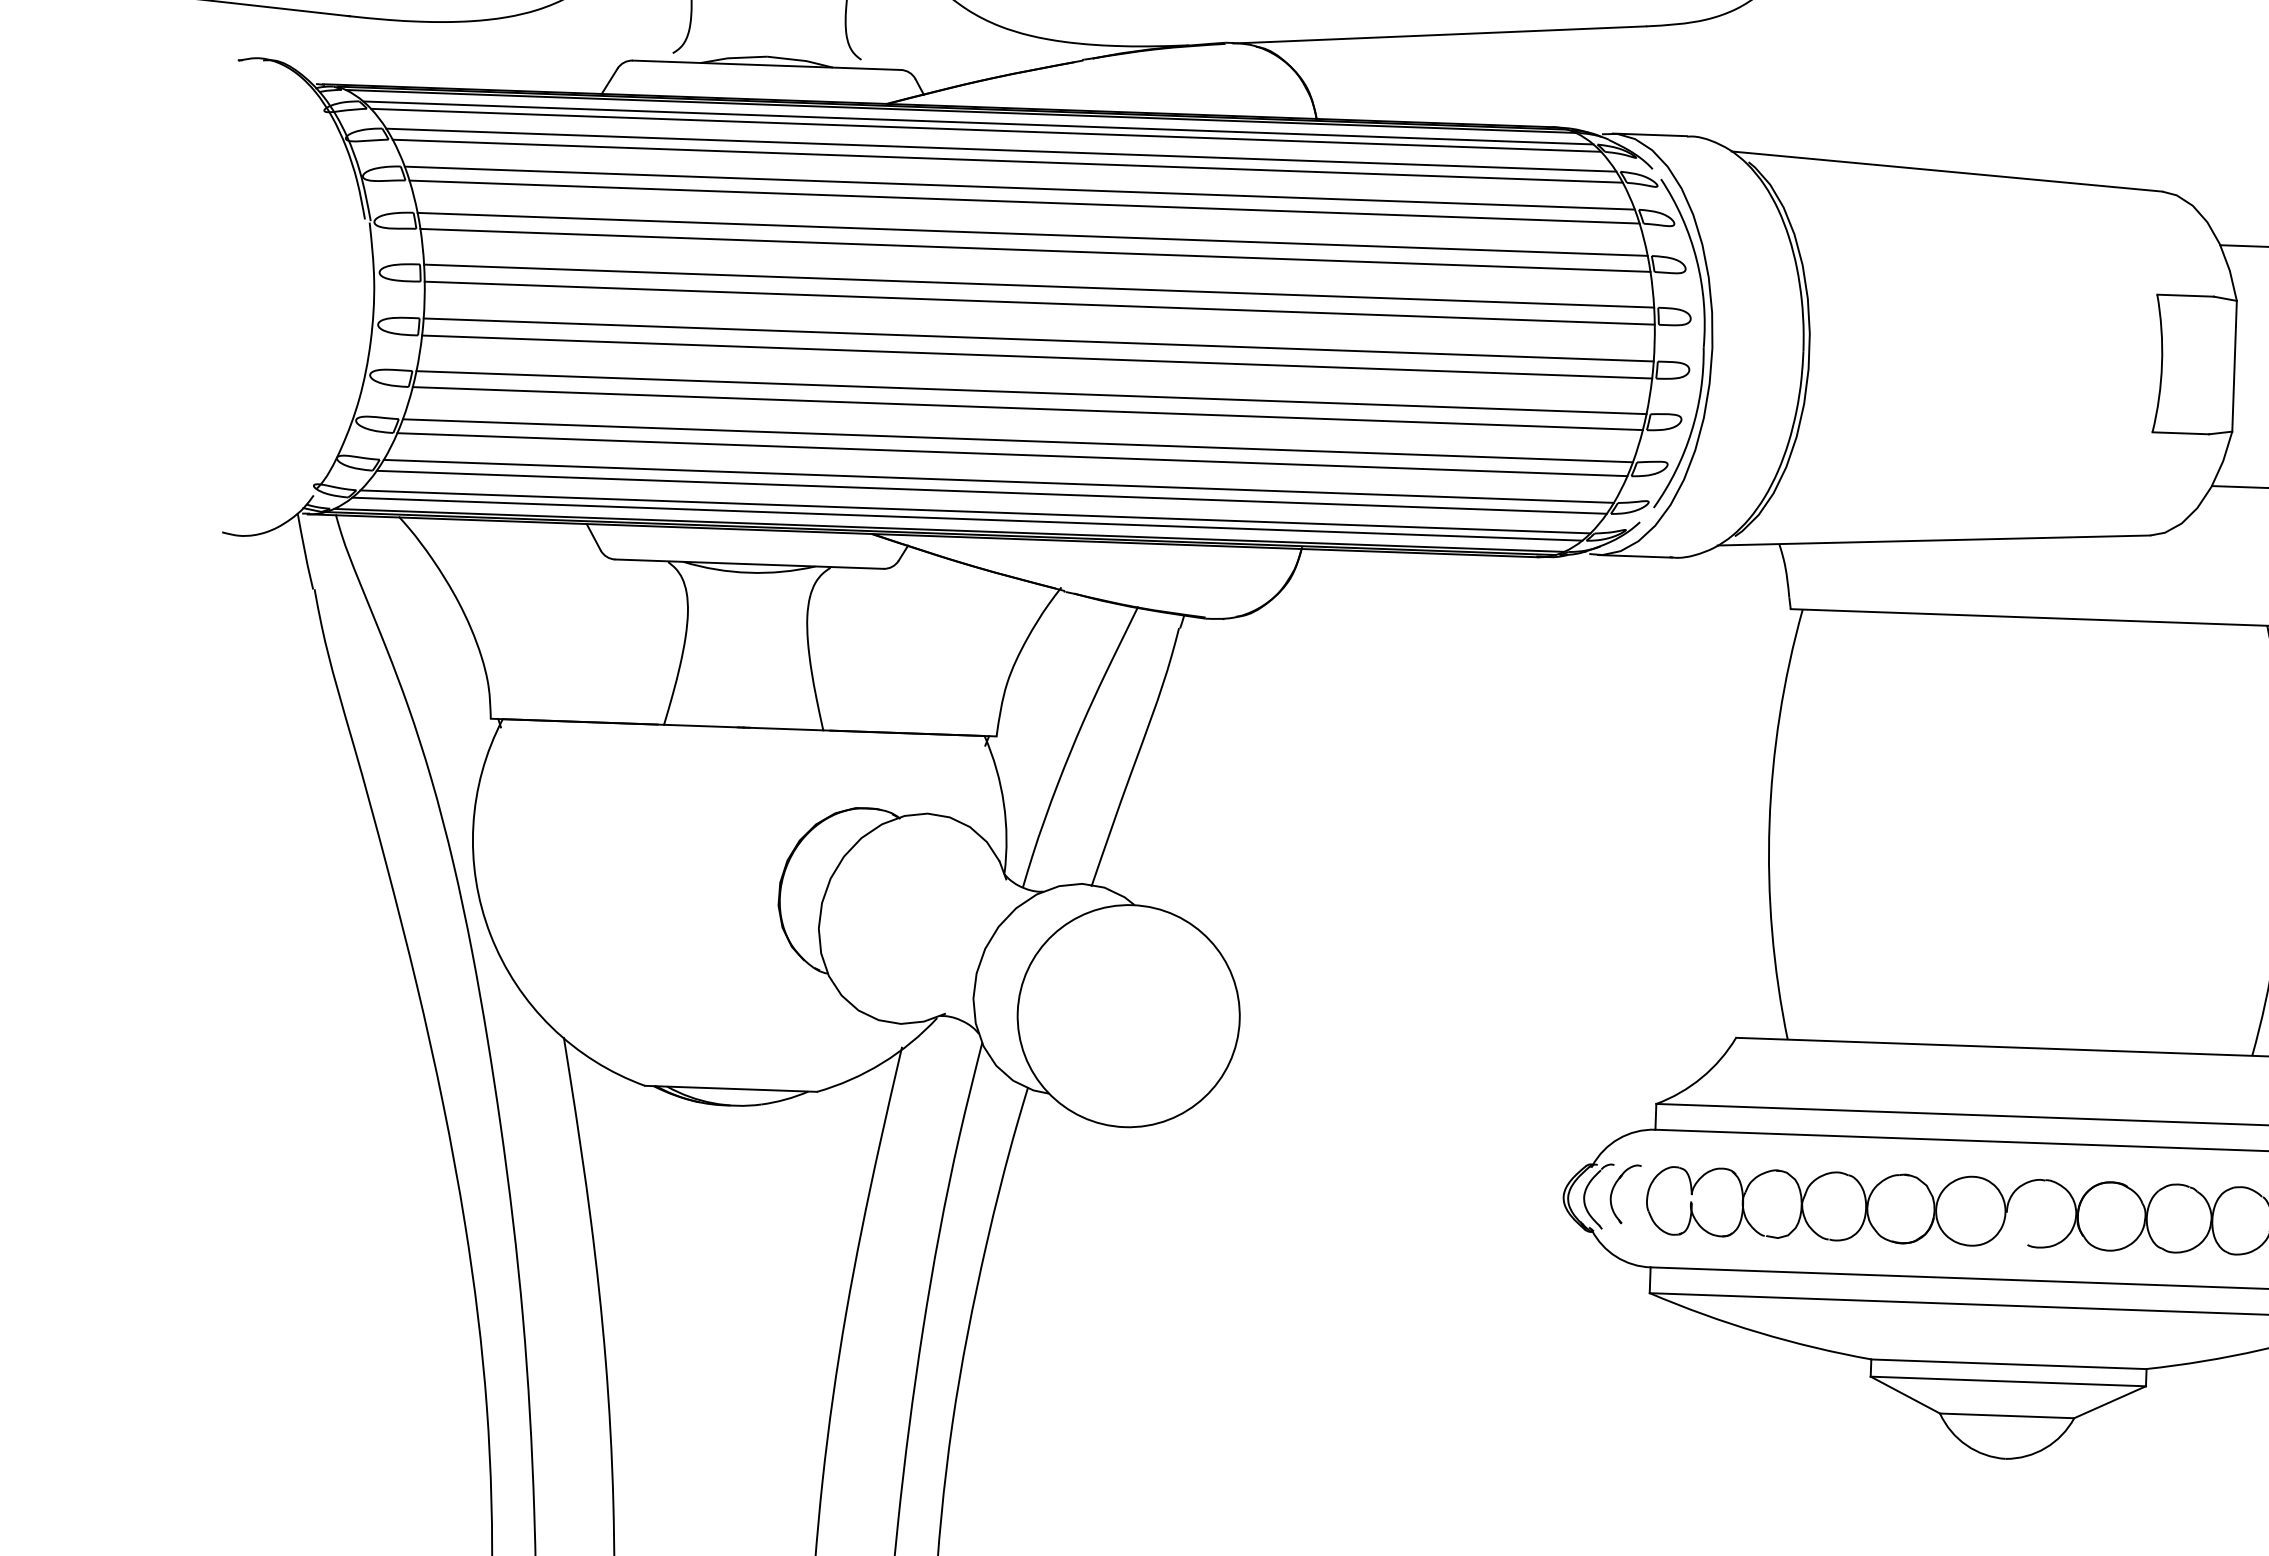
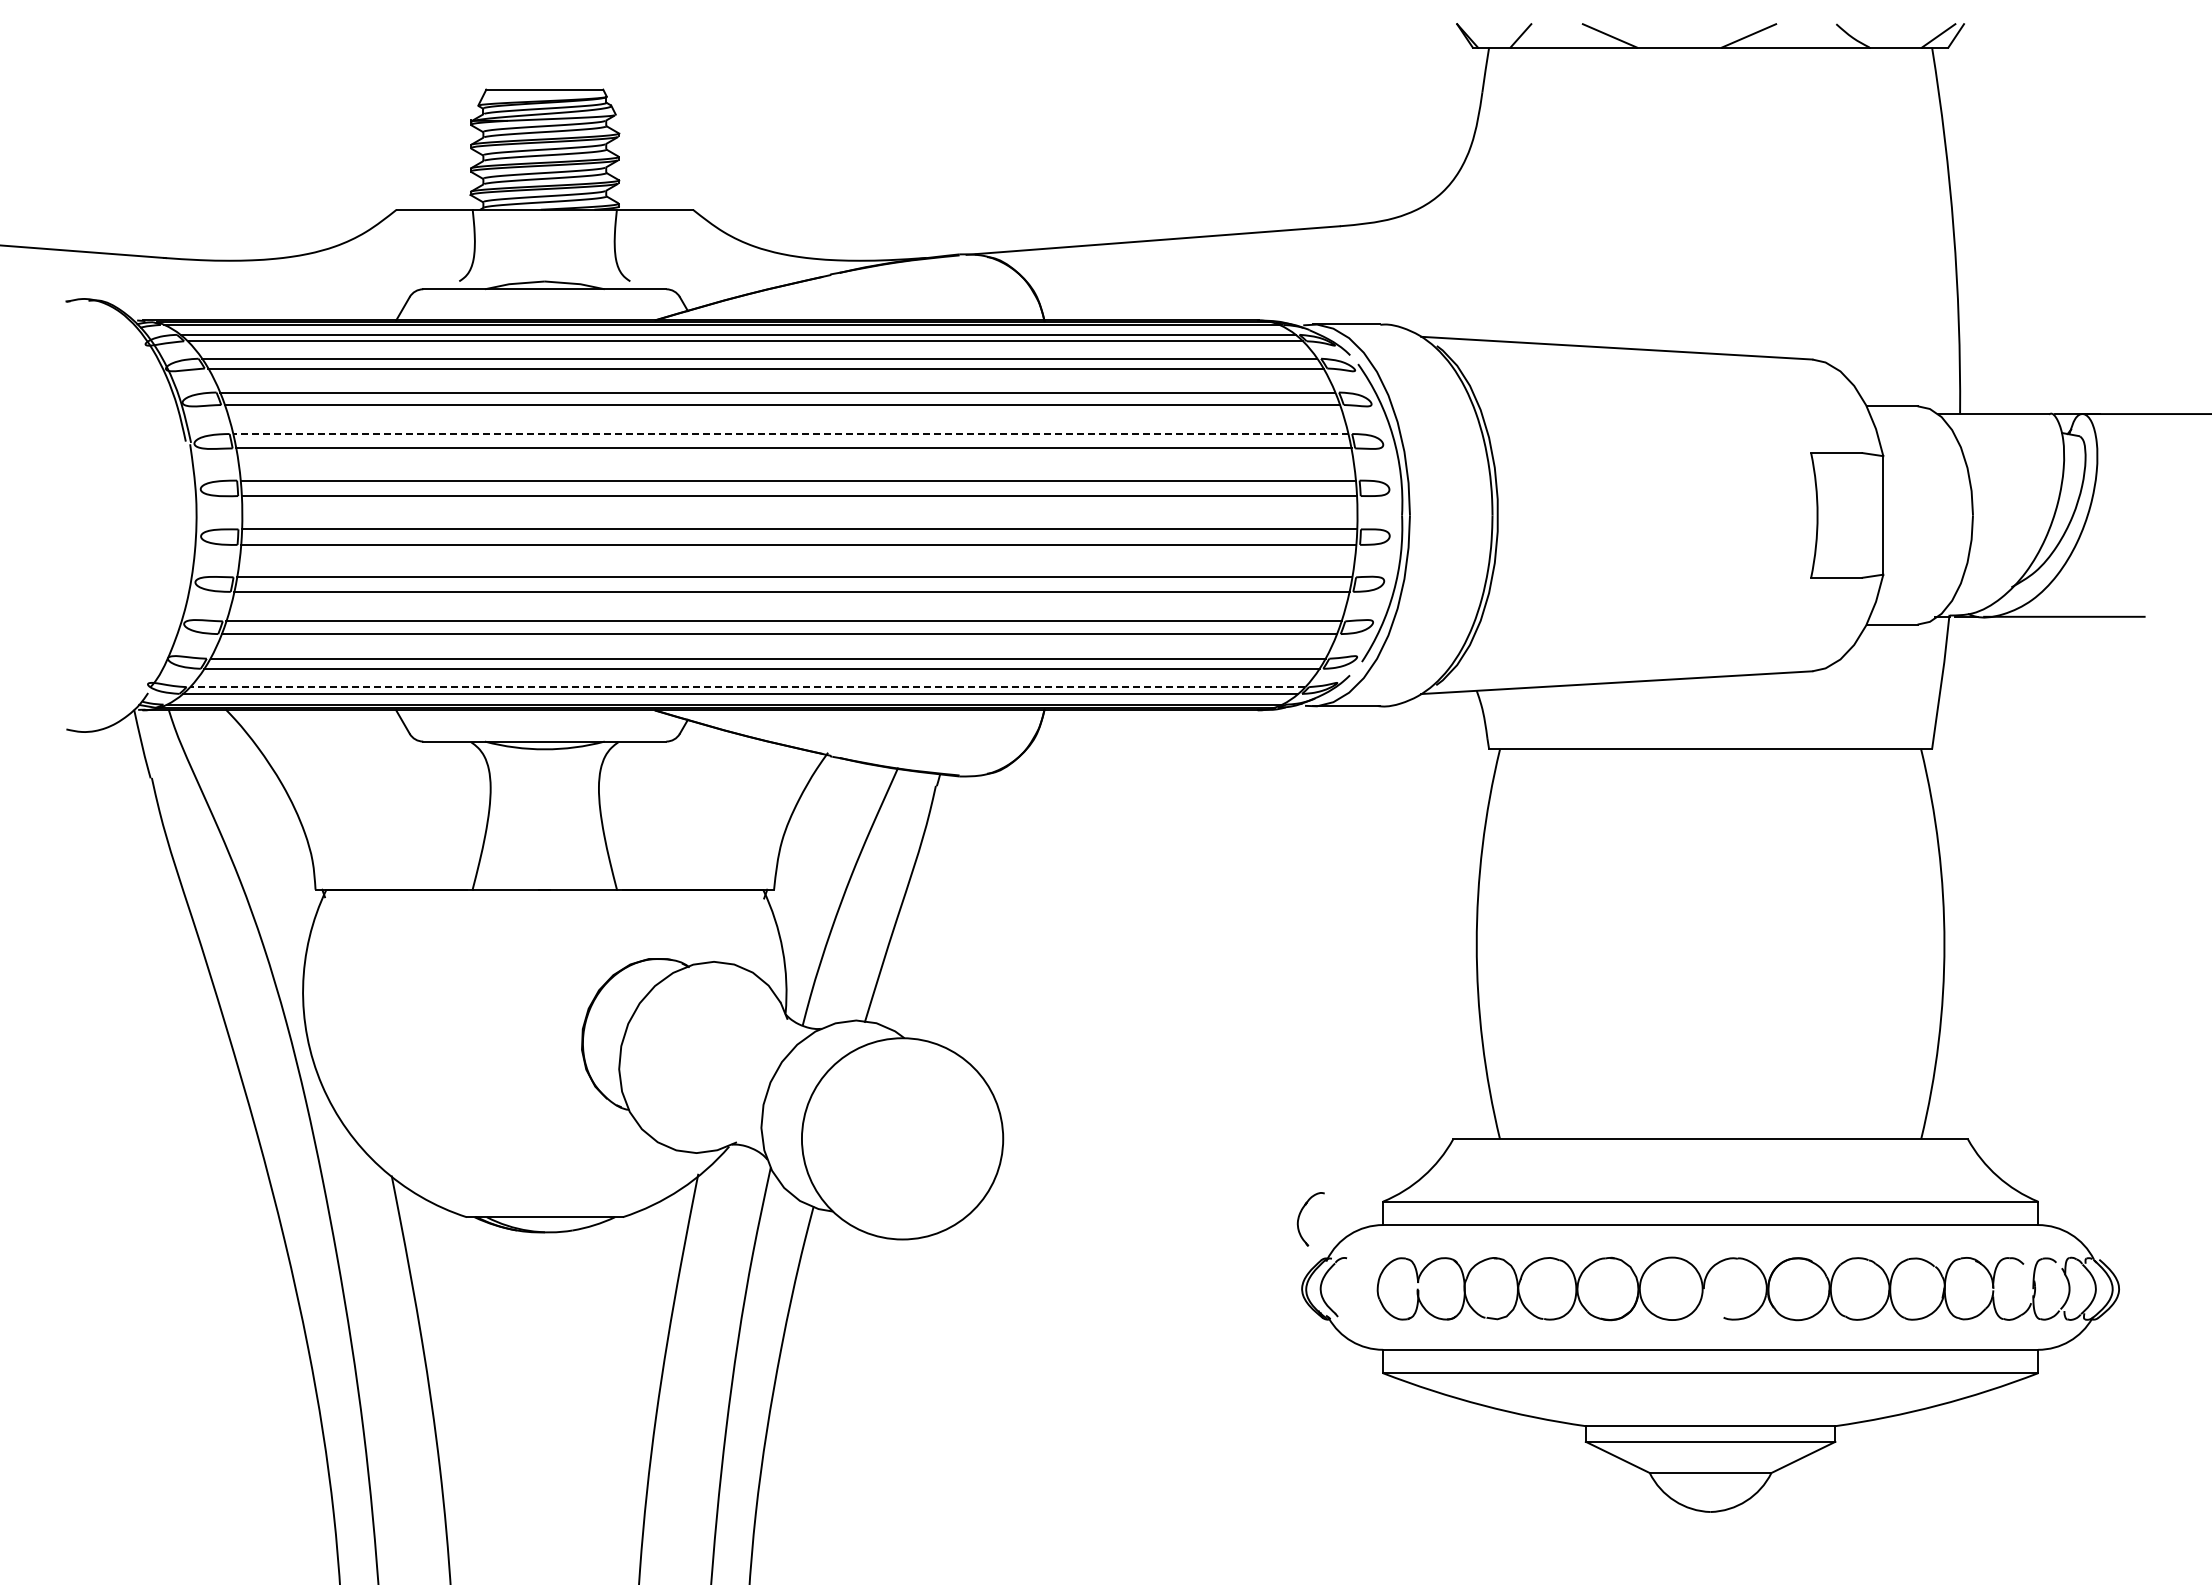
line: (1032, 234) -> (790, 434), solid -> dashed
line: (975, 512) -> (747, 687), solid -> dashed
part: (1614, 1189) -> (1300, 1215), moved

